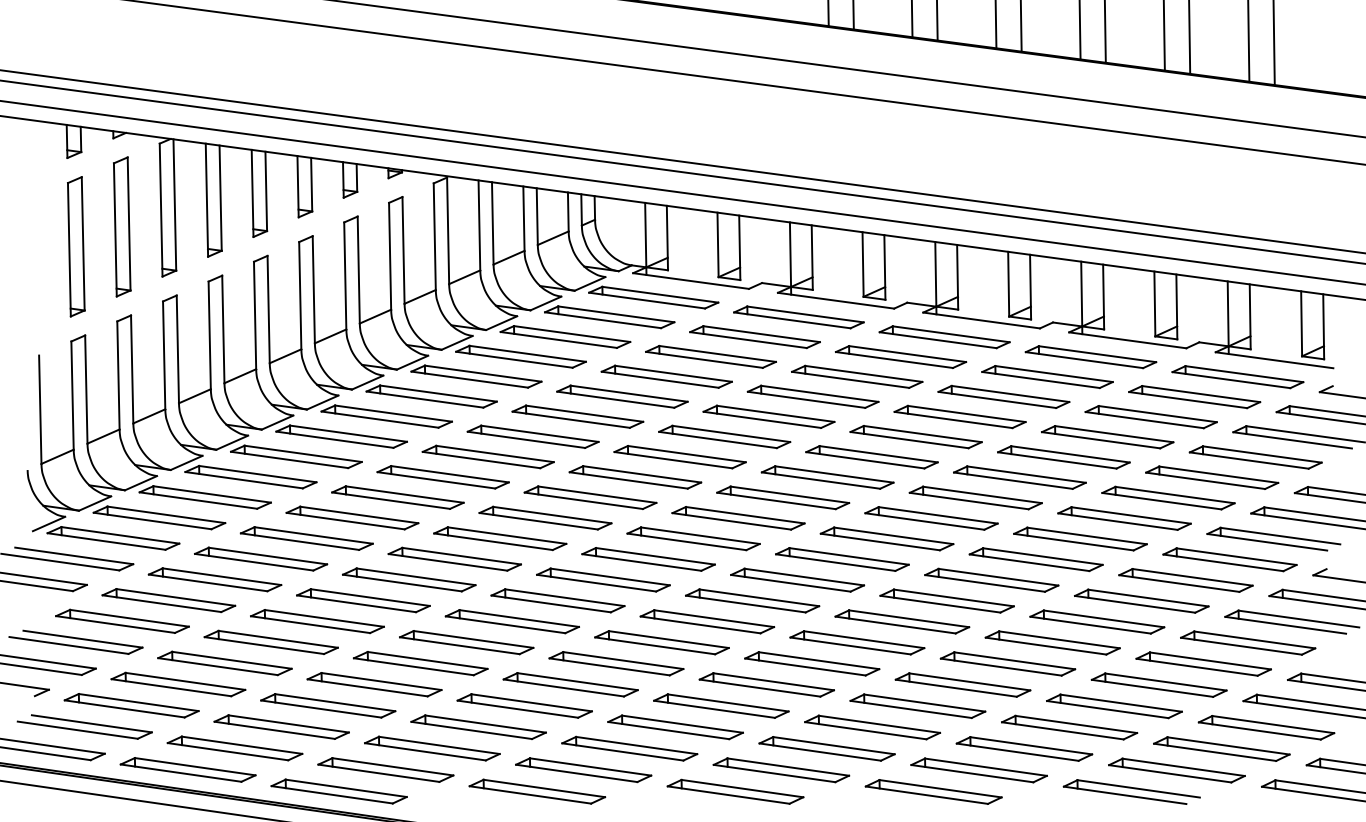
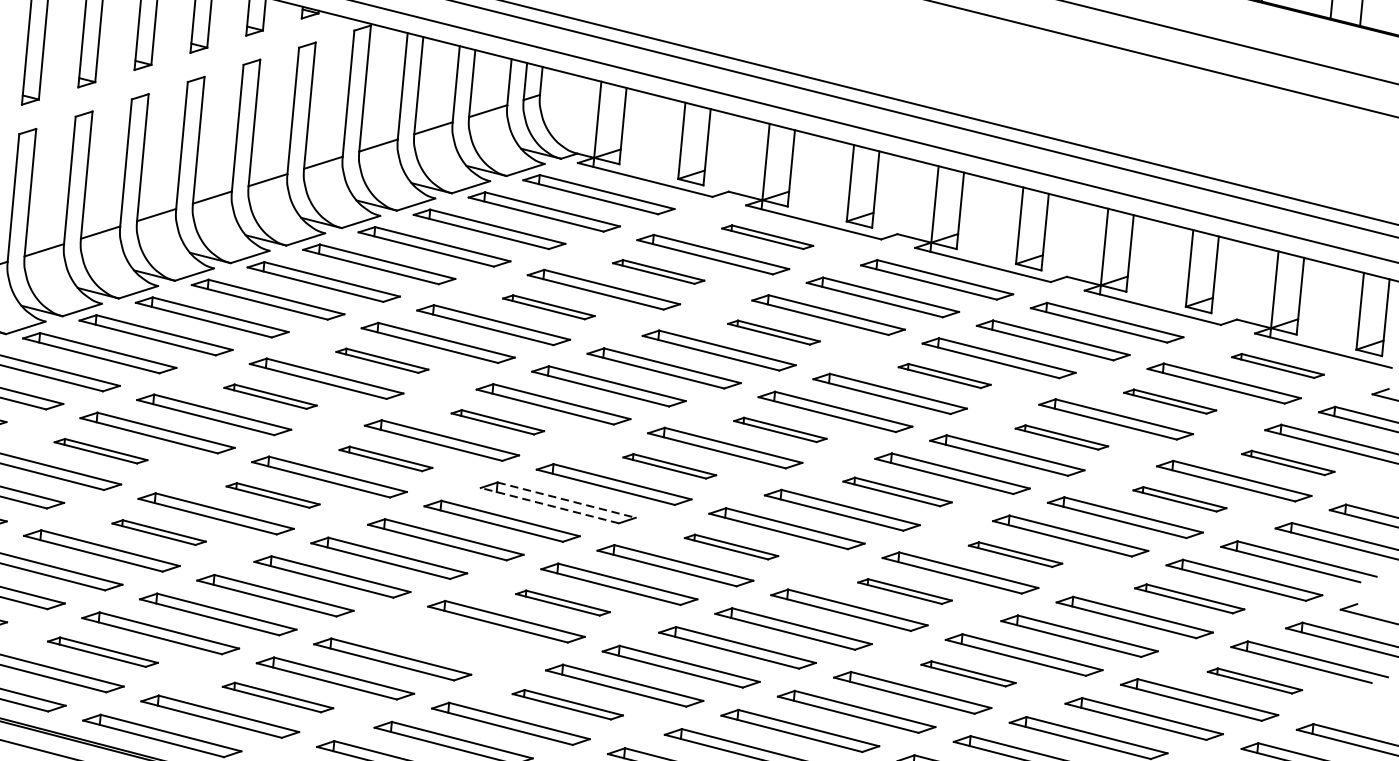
part: (798, 317) -> (767, 237), size x0.6
part: (710, 356) -> (658, 271), size x0.6
part: (1237, 377) -> (1277, 366), size x0.6
part: (622, 396) -> (548, 307), size x0.6
part: (812, 396) -> (773, 332), size x0.6
part: (959, 416) -> (944, 375), size x0.6
part: (1150, 417) -> (1169, 401), size x0.6
part: (487, 456) -> (381, 360), size x0.6
part: (1063, 457) -> (1061, 437), size x0.6
part: (1255, 457) -> (1288, 462), size x0.6
part: (827, 477) -> (780, 429), size x0.6
part: (397, 497) -> (270, 396), size x0.6
part: (590, 497) -> (497, 422), size x0.6
part: (1168, 497) -> (1180, 498), size x0.6
part: (738, 518) -> (669, 466), size x0.6
part: (931, 518) -> (897, 492), size x0.7
part: (500, 538) -> (386, 458), size x0.6
line: (655, 556) -> (566, 500), solid -> dashed
part: (261, 558) -> (101, 450), size x0.6
part: (1035, 559) -> (1014, 554), size x0.6
line: (641, 562) -> (549, 505), solid -> dashed
part: (409, 579) -> (273, 494), size x0.6
part: (797, 579) -> (731, 546), size x0.6
part: (1185, 580) -> (1189, 598), size x0.7
part: (946, 600) -> (904, 590), size x0.6
part: (317, 621) -> (159, 532), size x0.6
part: (661, 642) -> (562, 602), size x0.6
part: (1248, 642) -> (1255, 680), size x0.6
part: (1007, 663) -> (968, 673), size x0.6
part: (570, 684) -> (449, 640), removed
part: (281, 726) -> (102, 651), size x0.7
part: (675, 727) -> (567, 704), size x0.7
part: (432, 748) -> (278, 697), size x0.7

